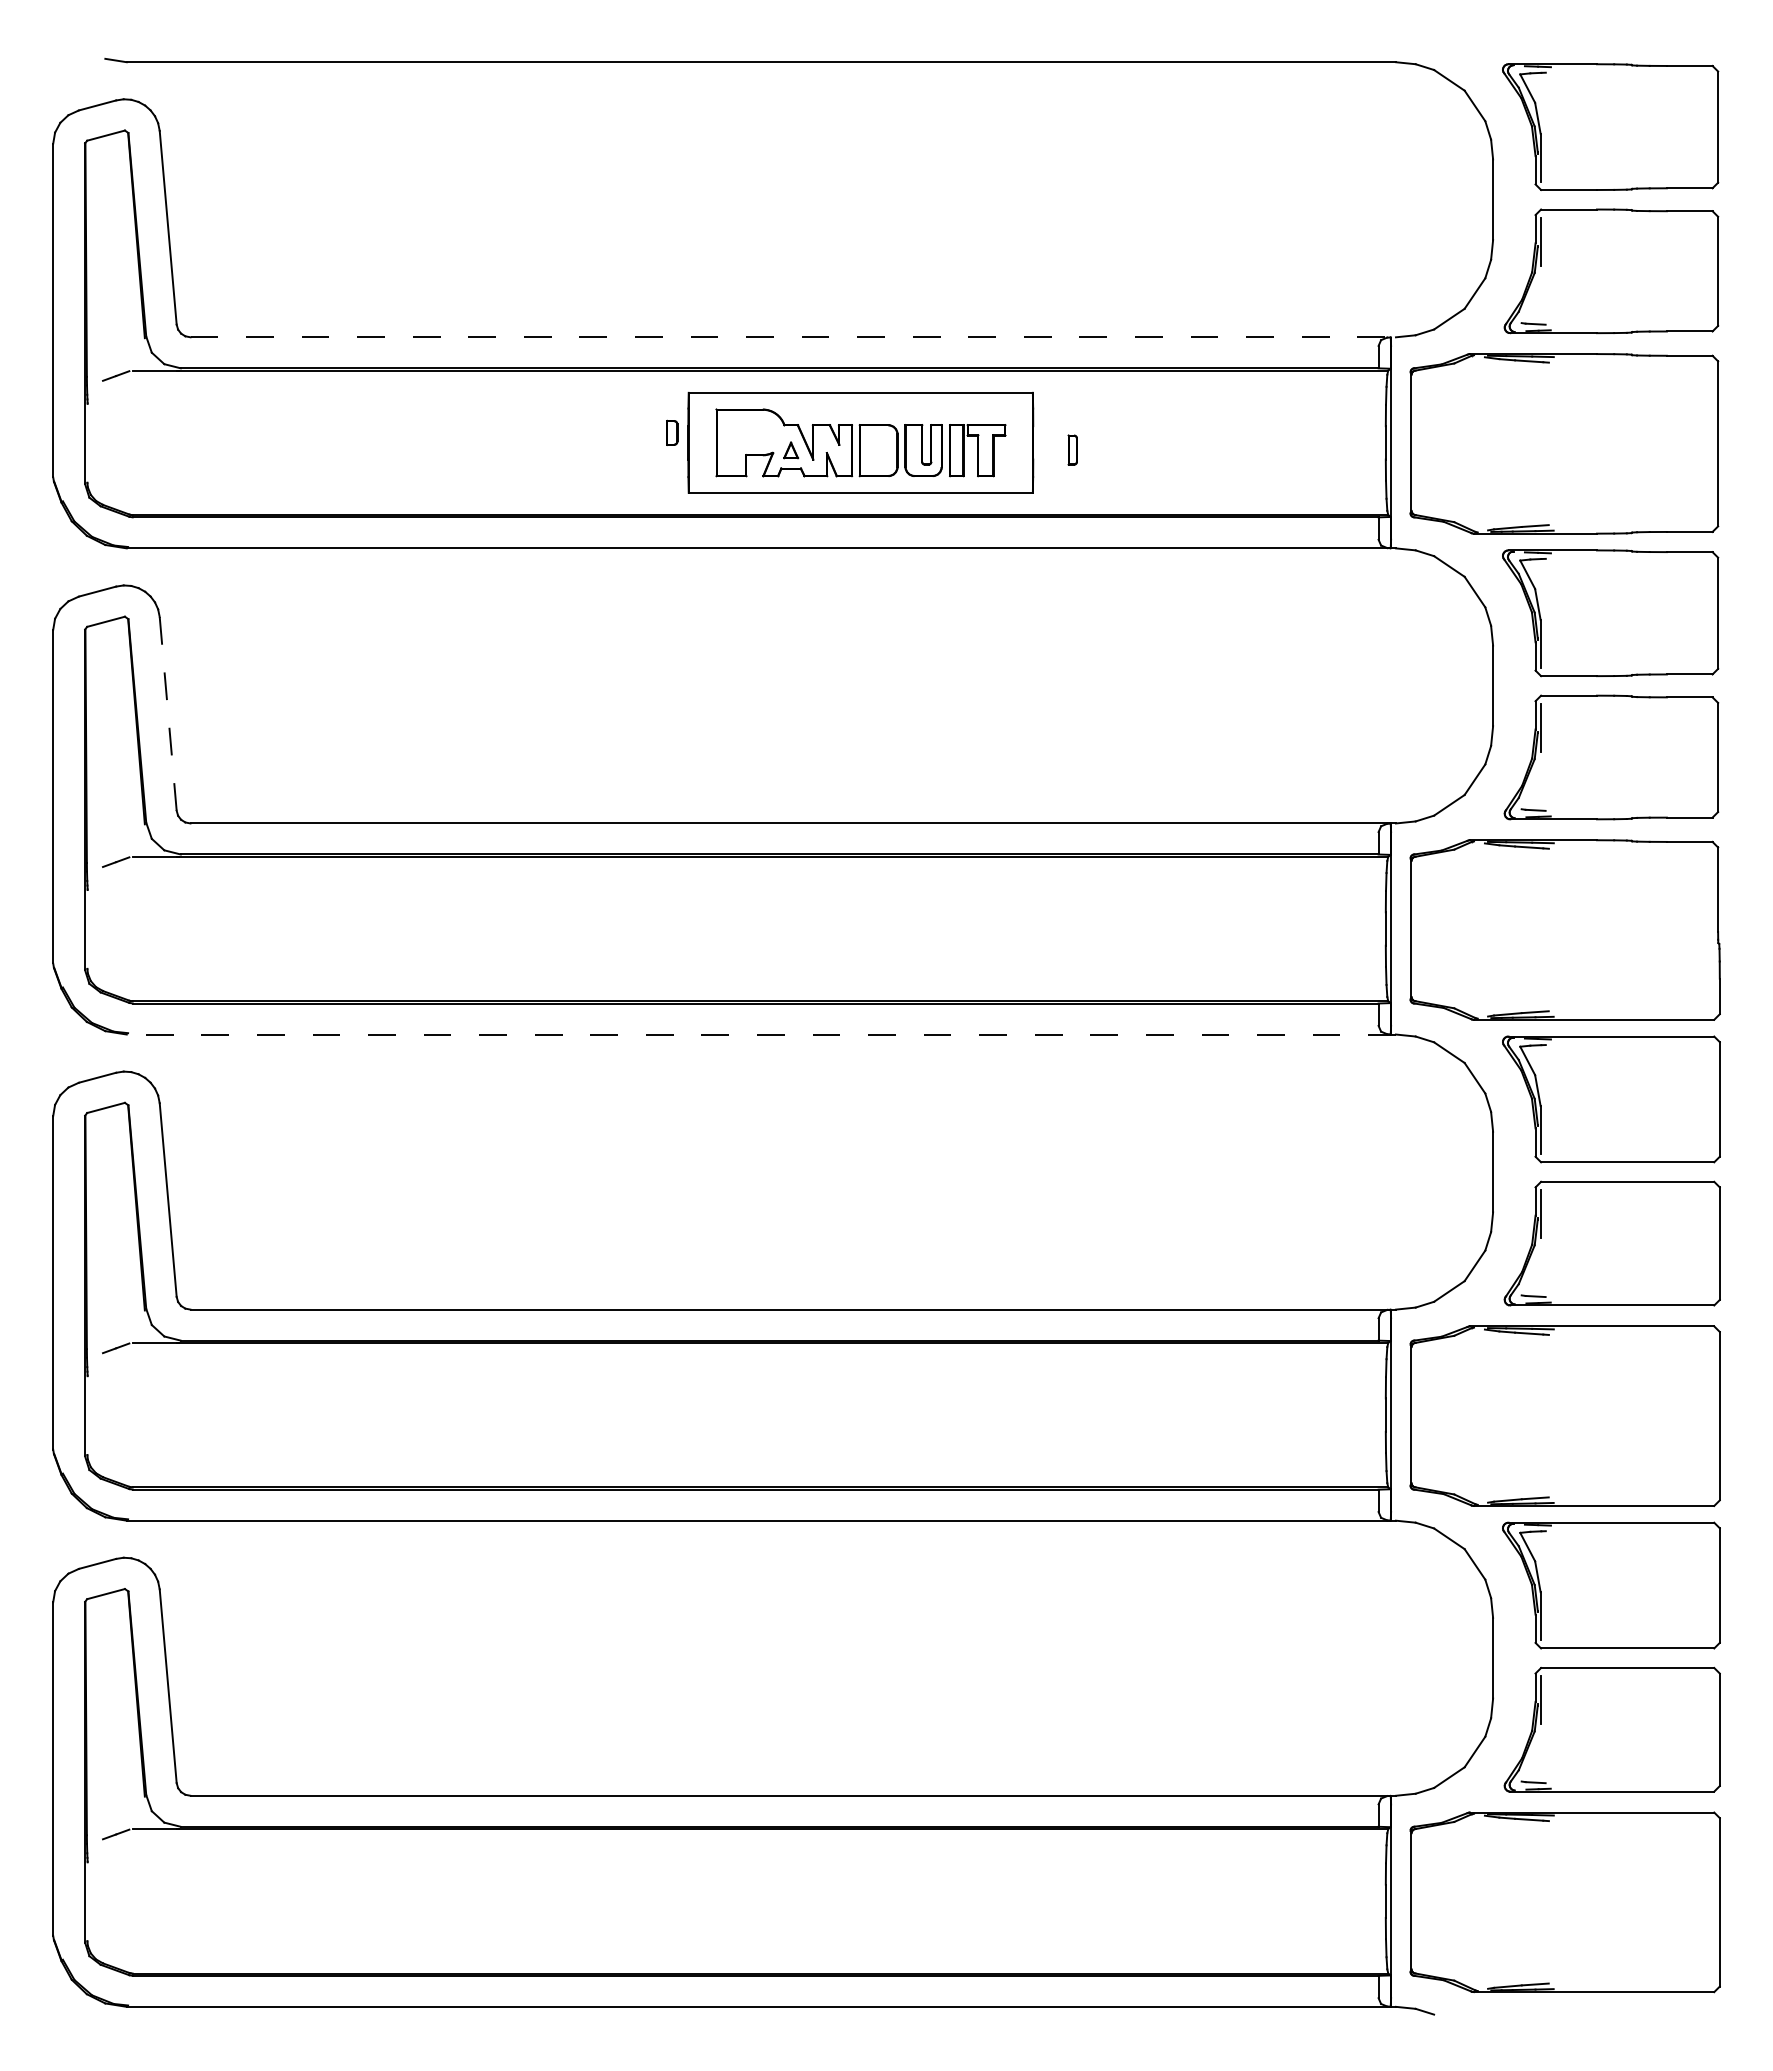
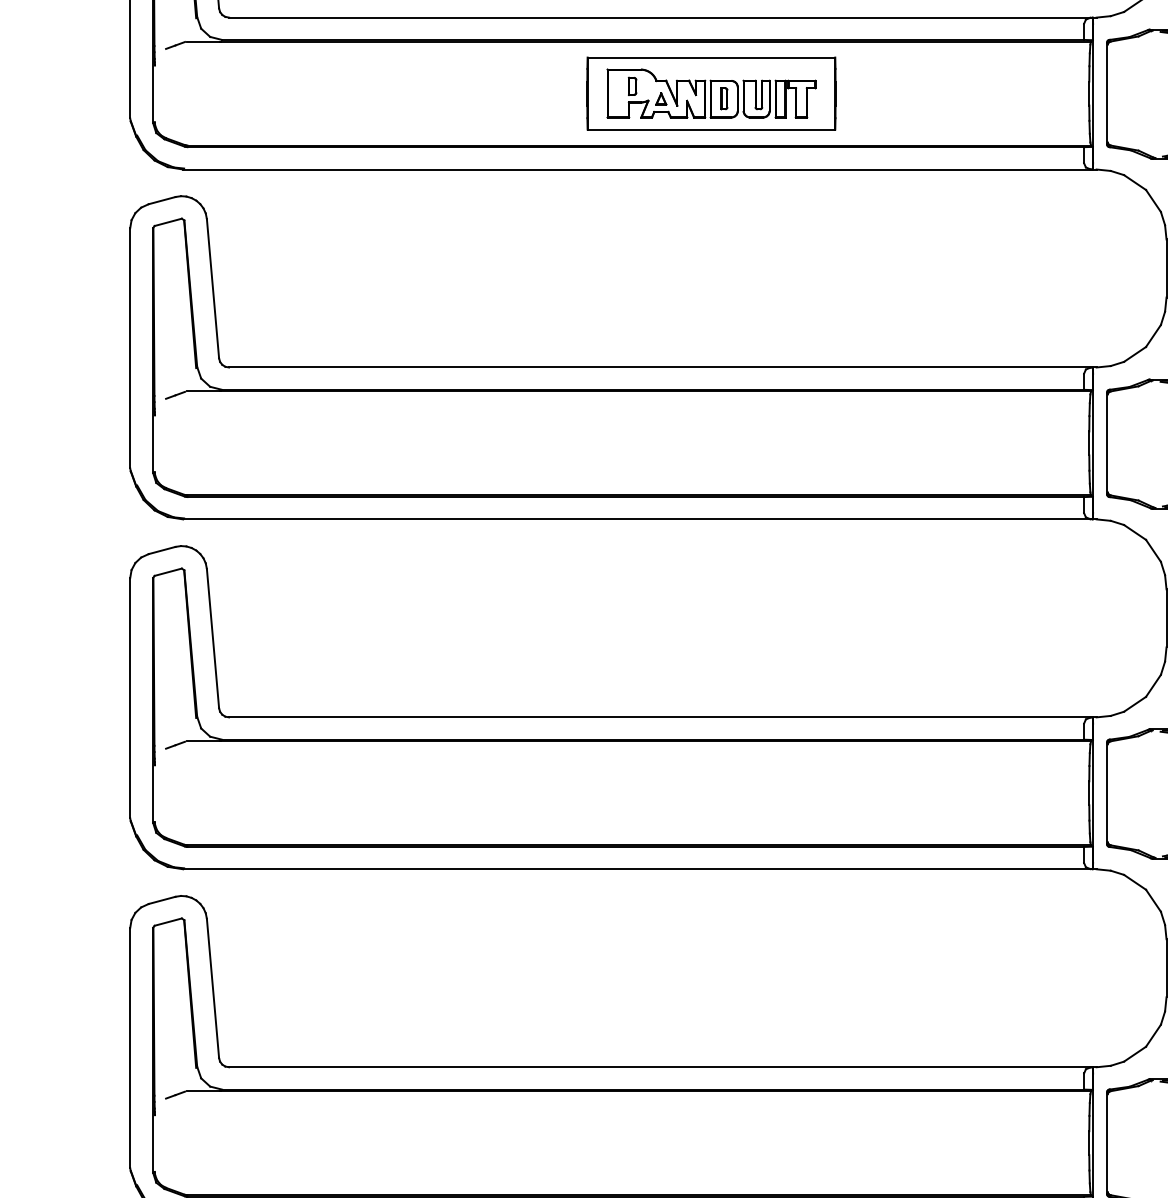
line: (793, 337) -> (663, 17), dashed -> solid
part: (672, 432) -> (632, 86), moved
part: (1072, 449) -> (724, 98), moved
line: (168, 713) -> (213, 288), dashed -> solid
line: (761, 1034) -> (639, 519), dashed -> solid

